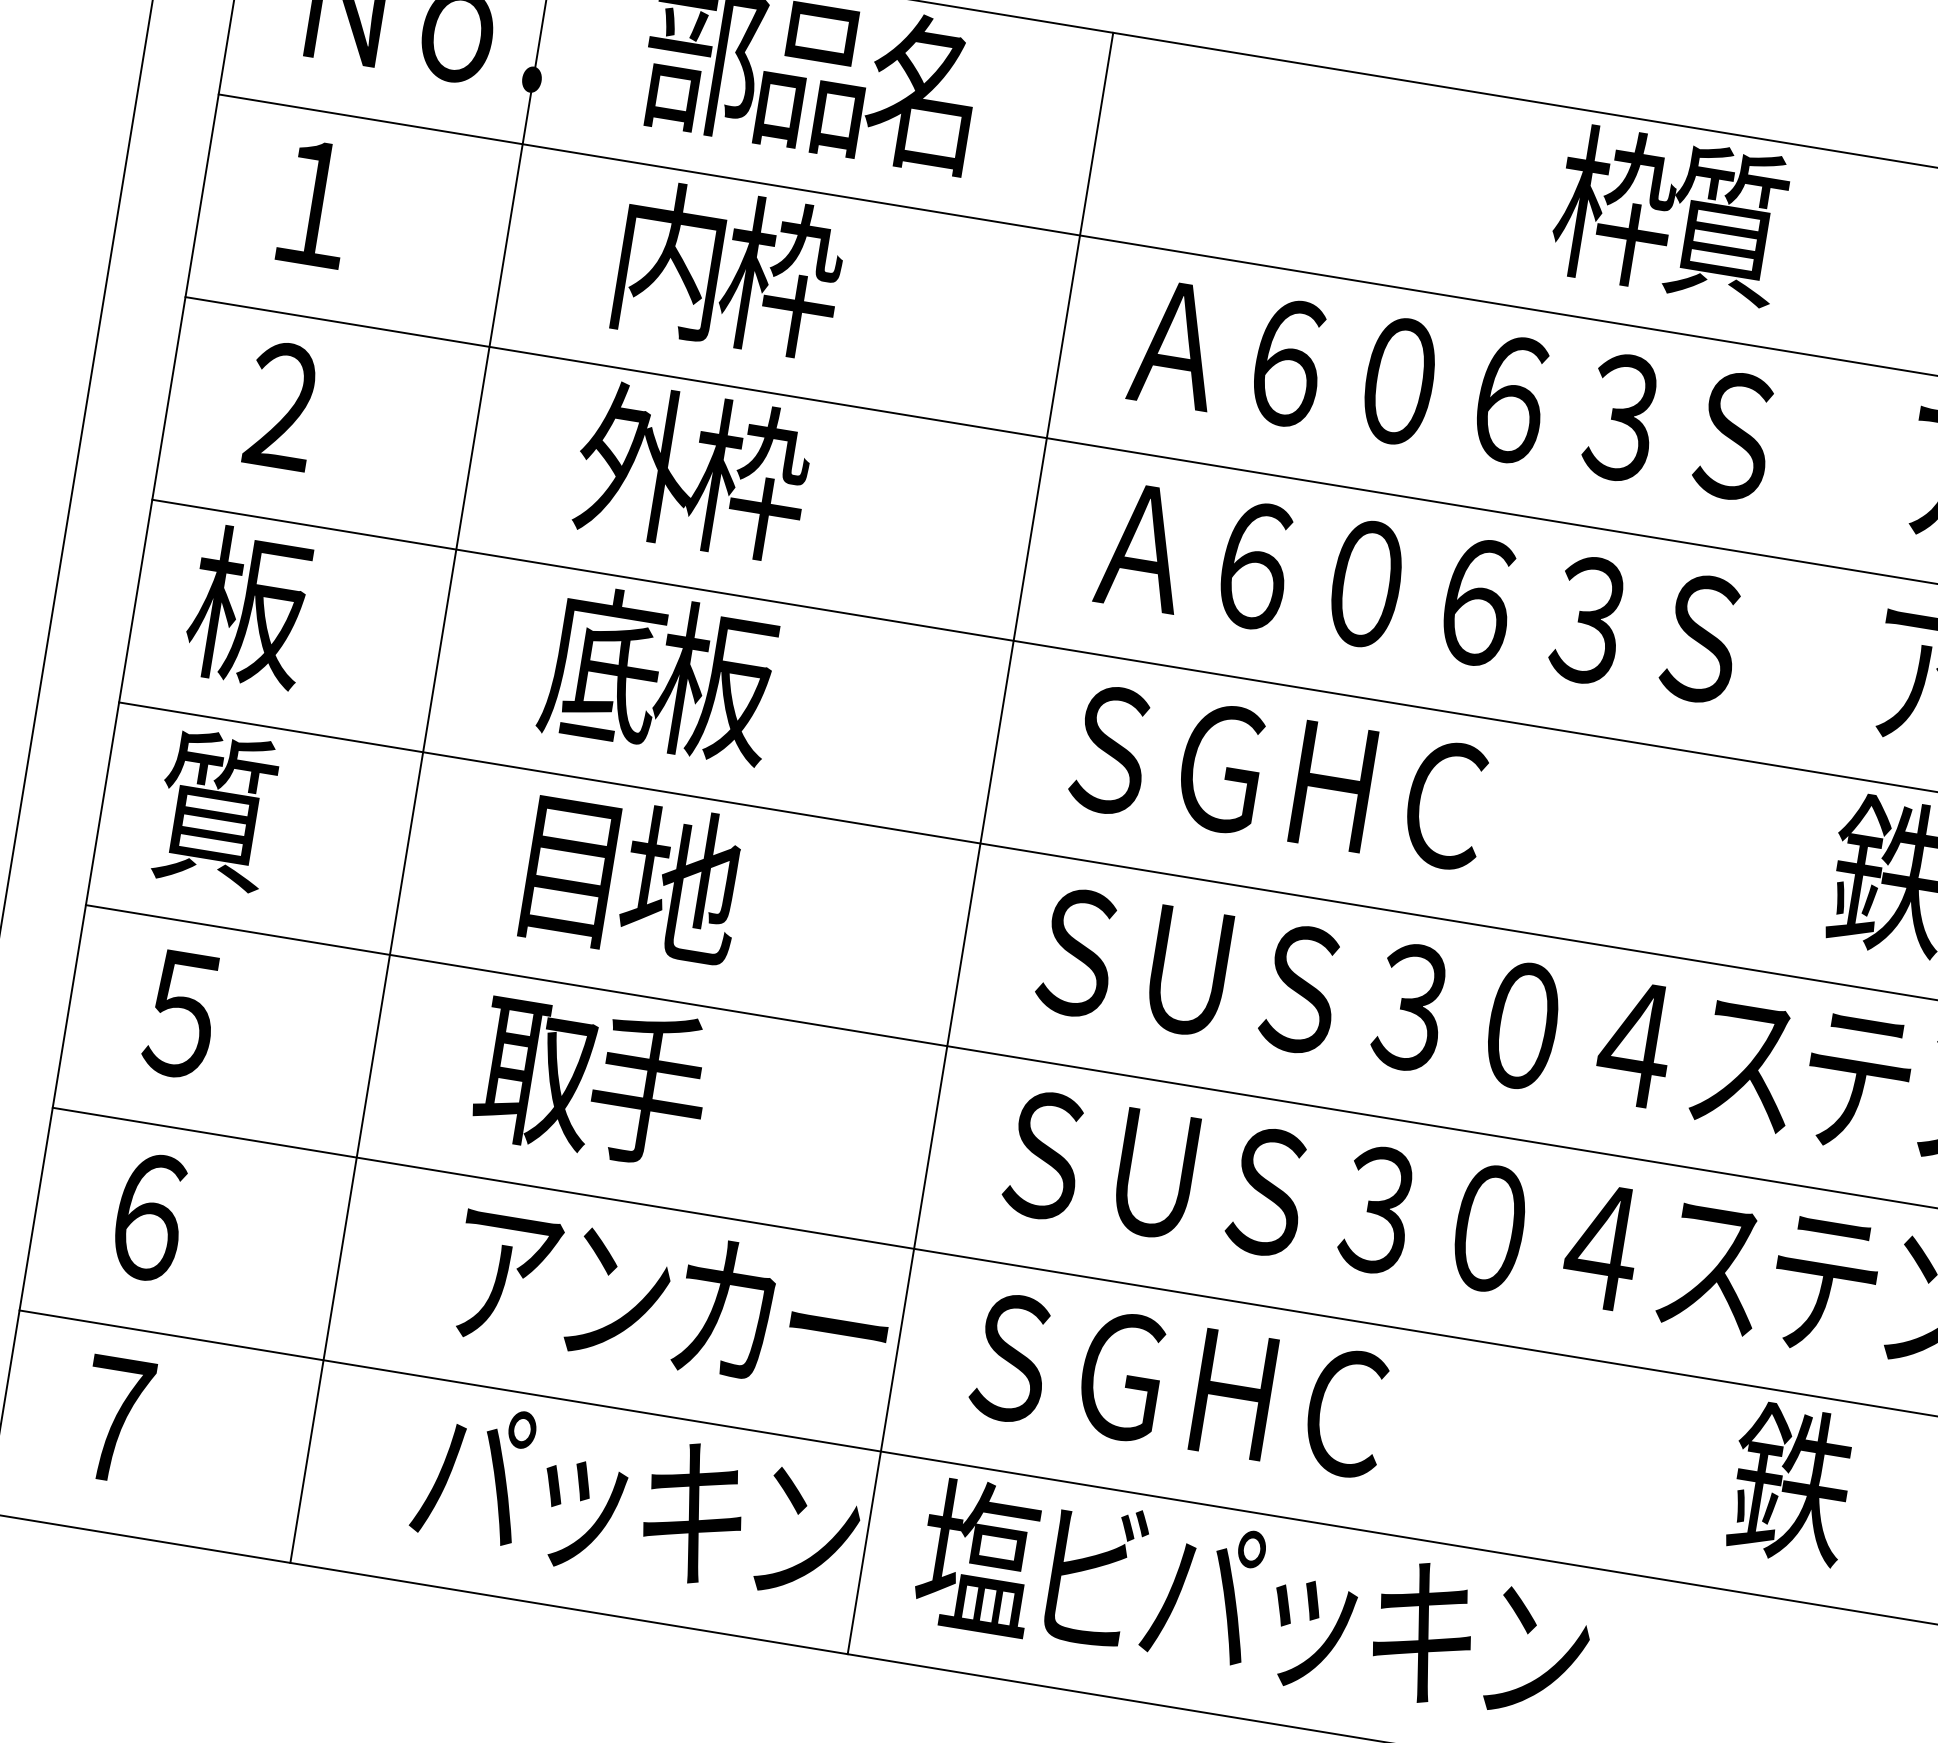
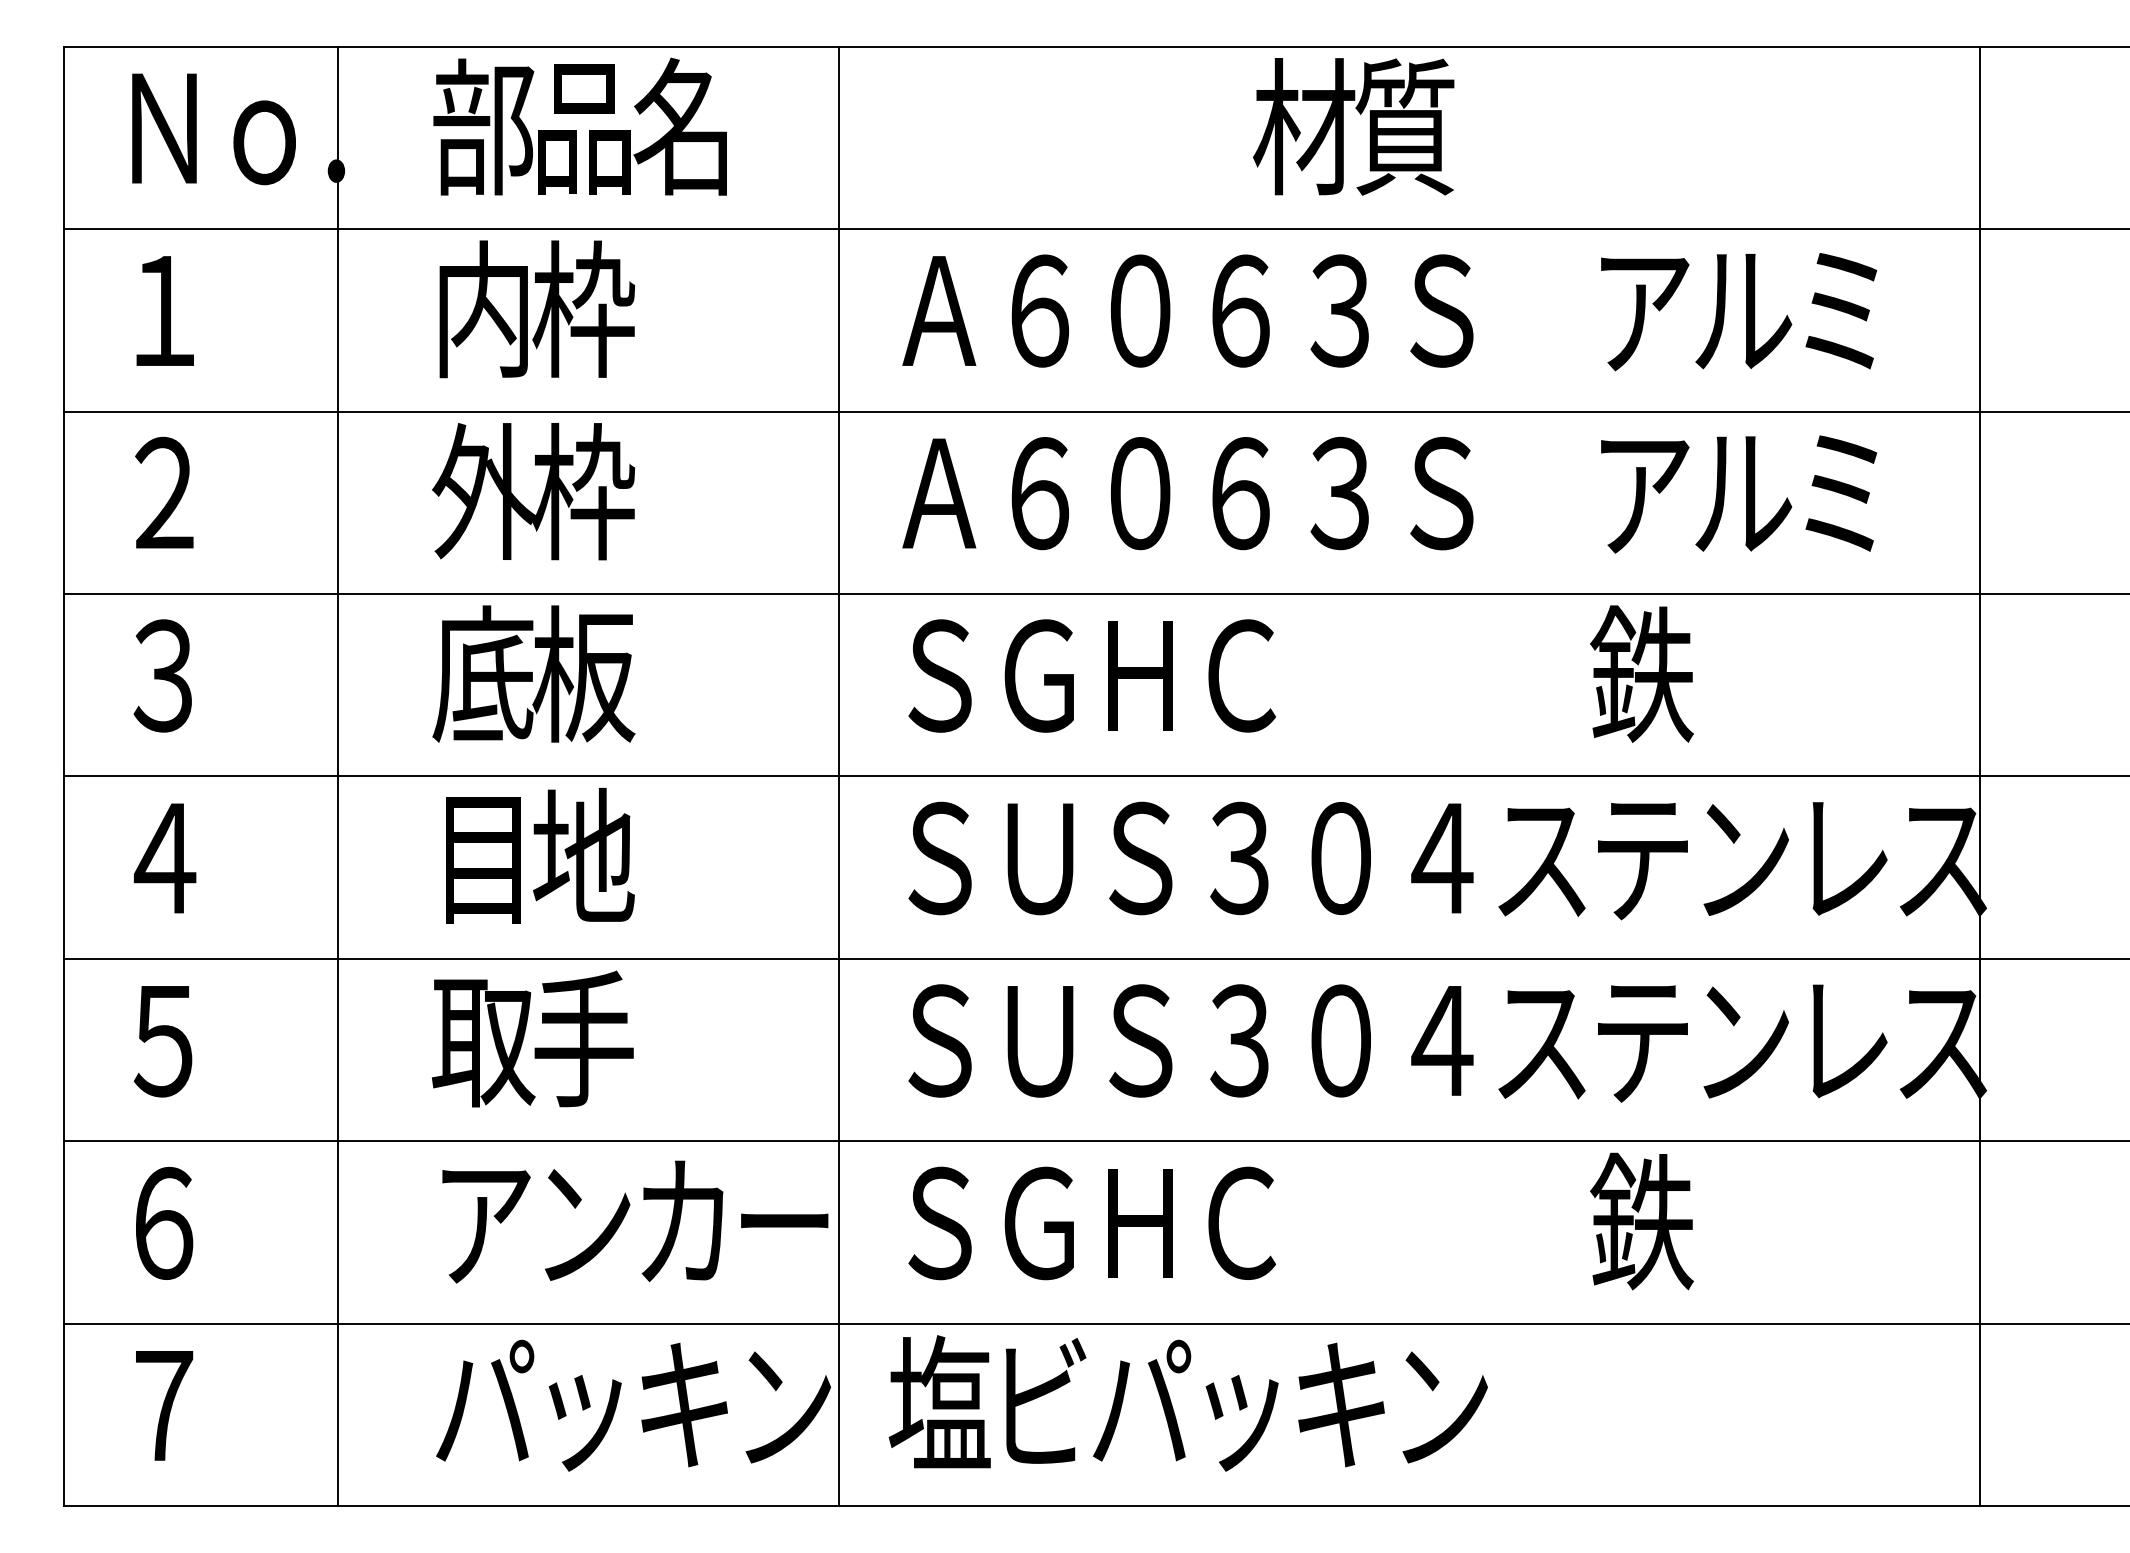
text: (1615, 206) -> (1304, 126), 枠 -> 材
text: (248, 606) -> (163, 673), 板 -> ３
text: (215, 809) -> (163, 856), 質 -> ４

